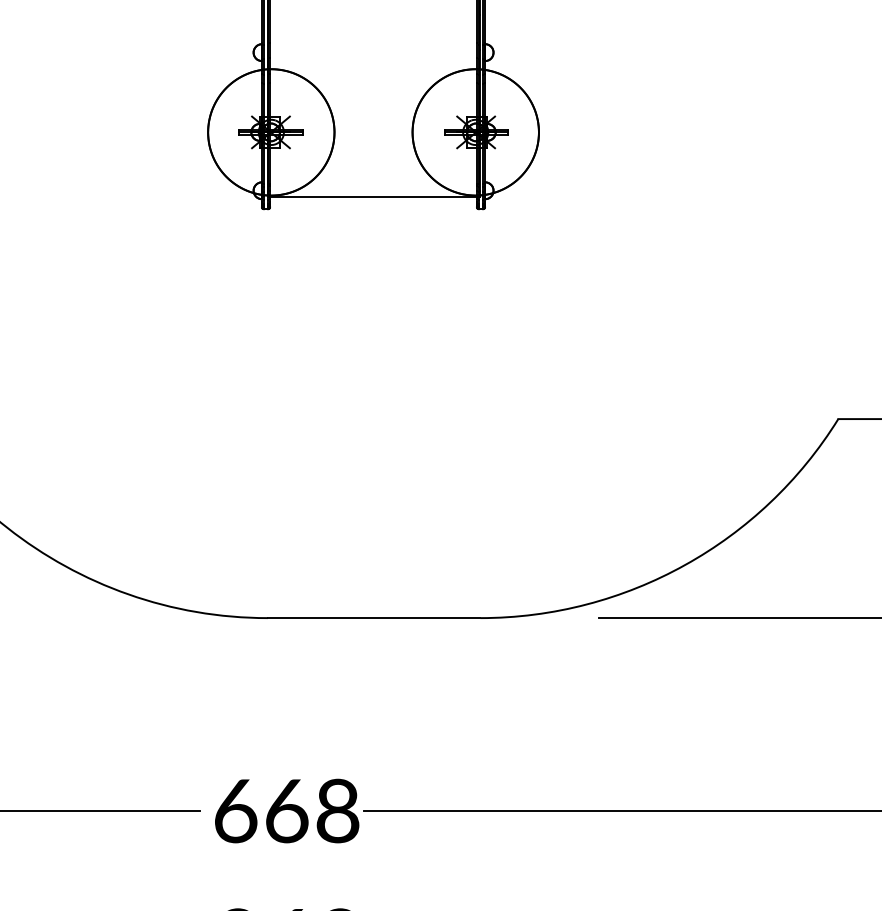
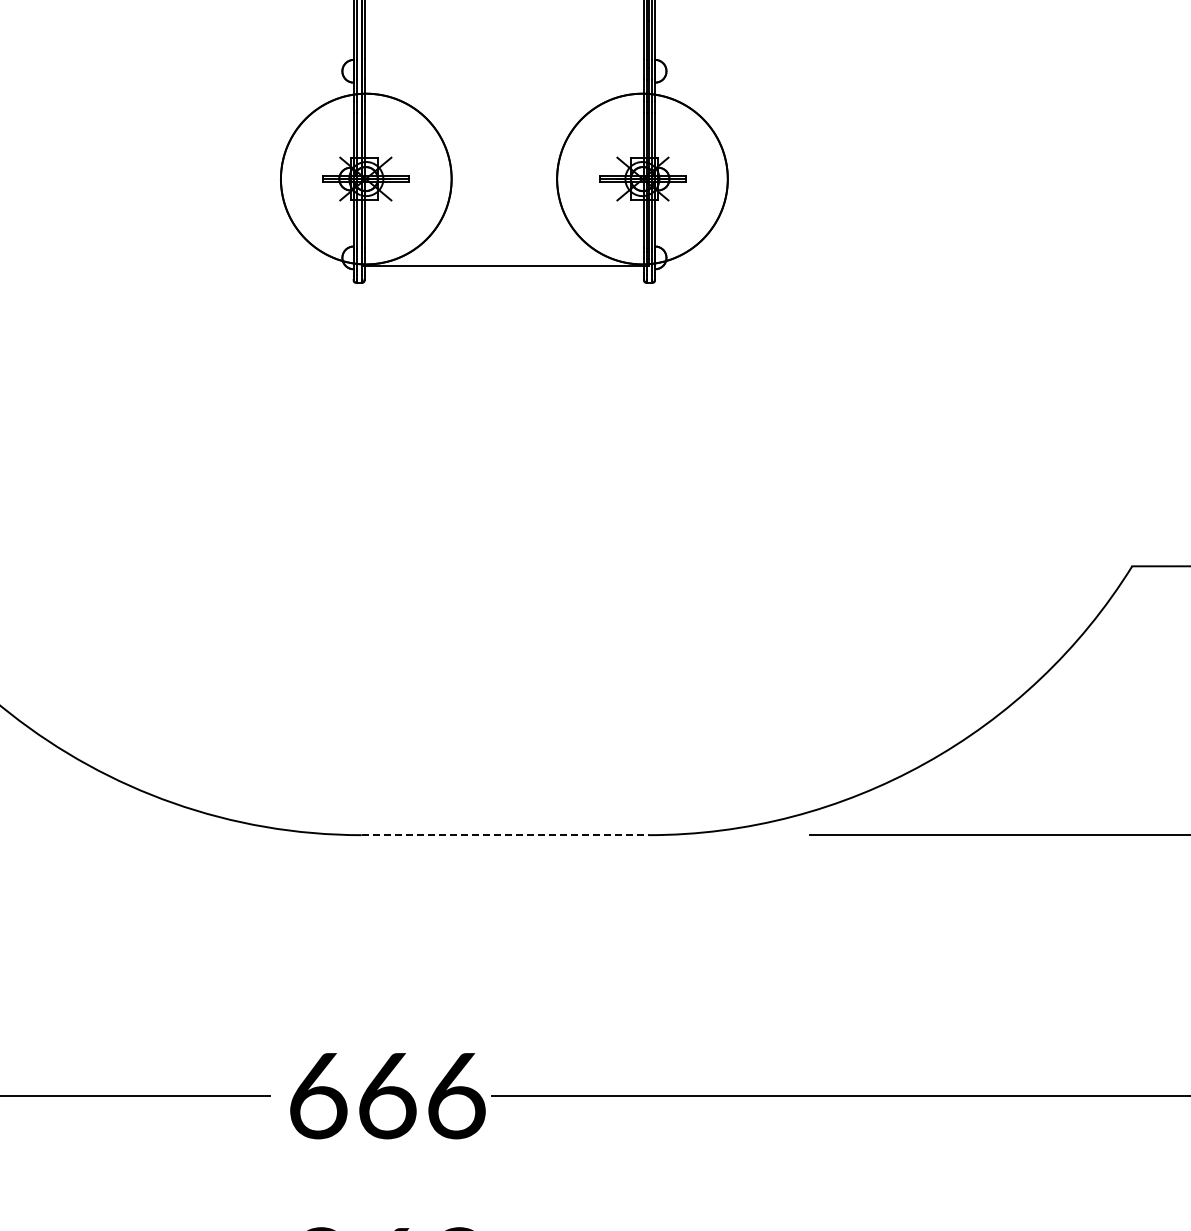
line: (374, 618) -> (505, 835), solid -> dashed
text: (338, 810) -> (456, 1095), 668 -> 666

